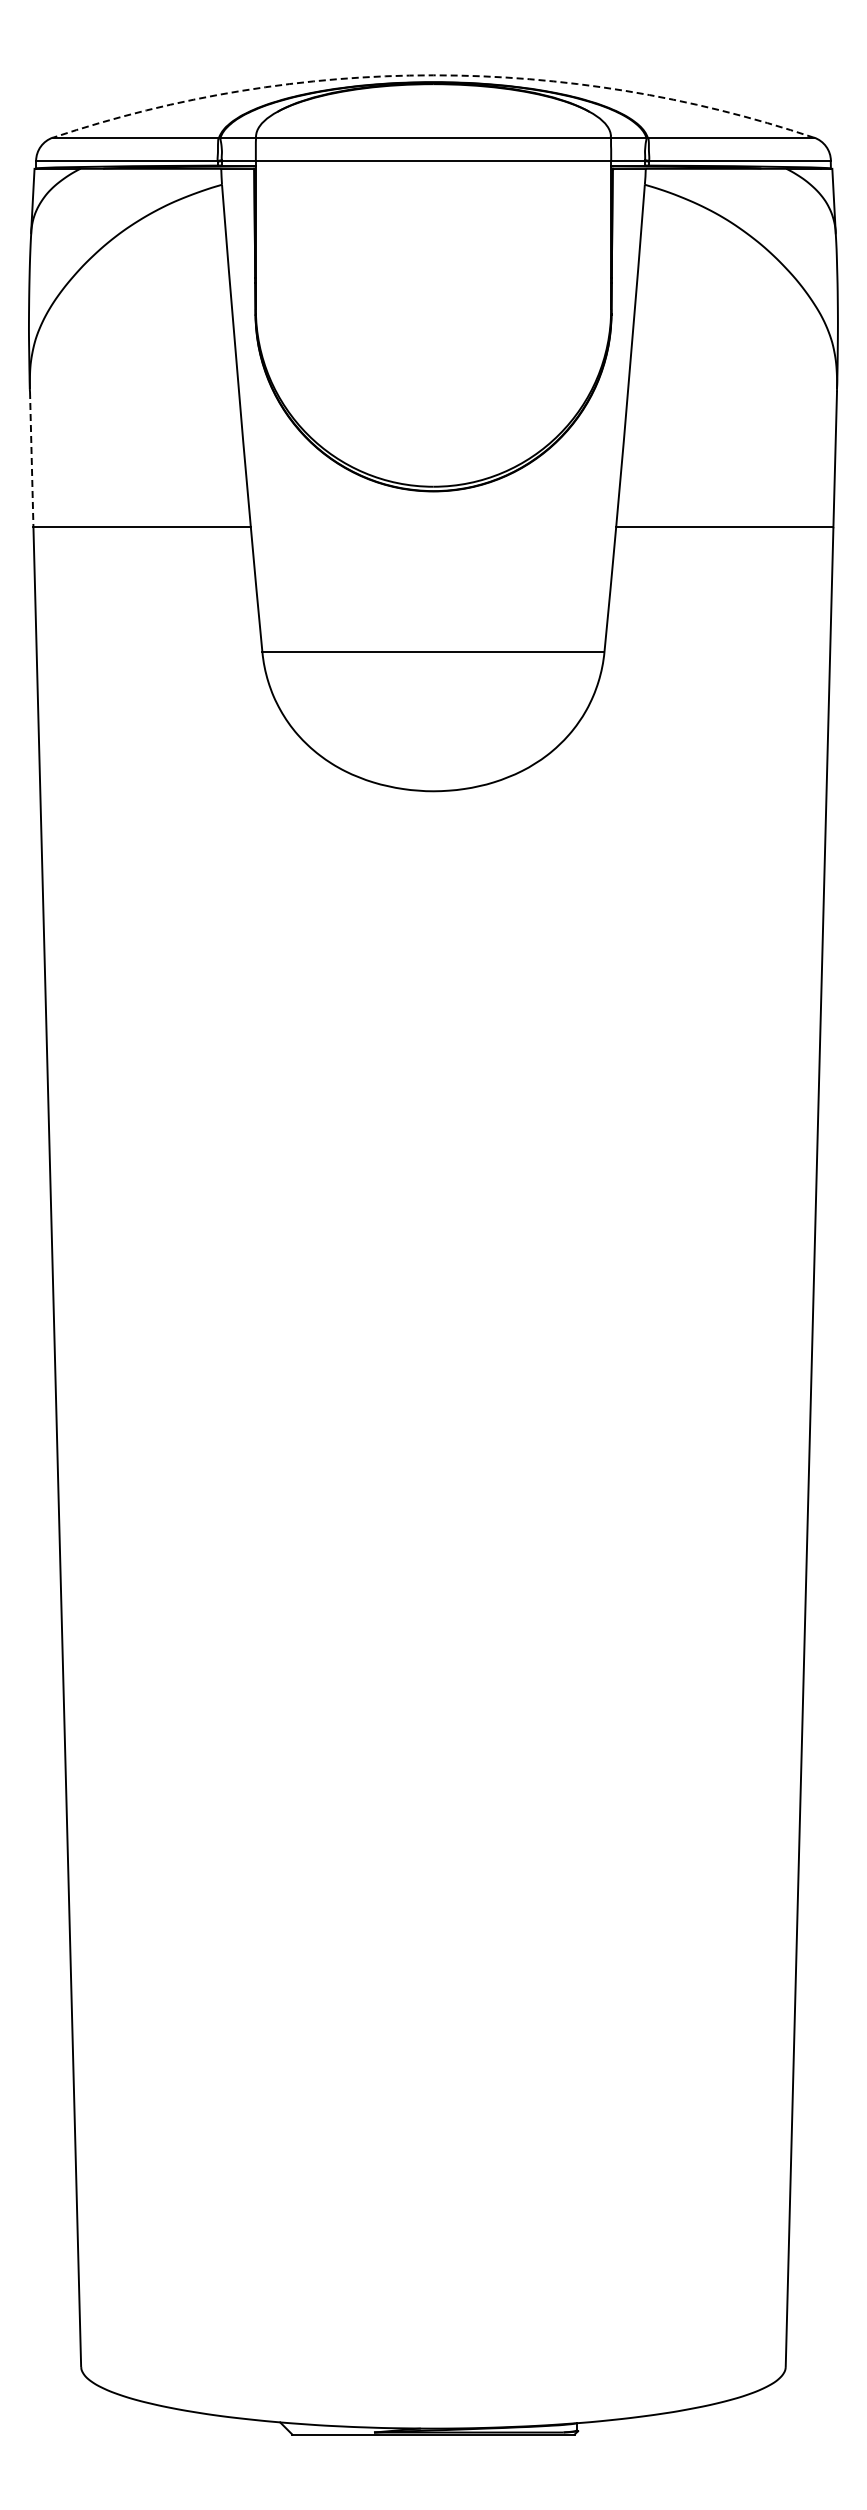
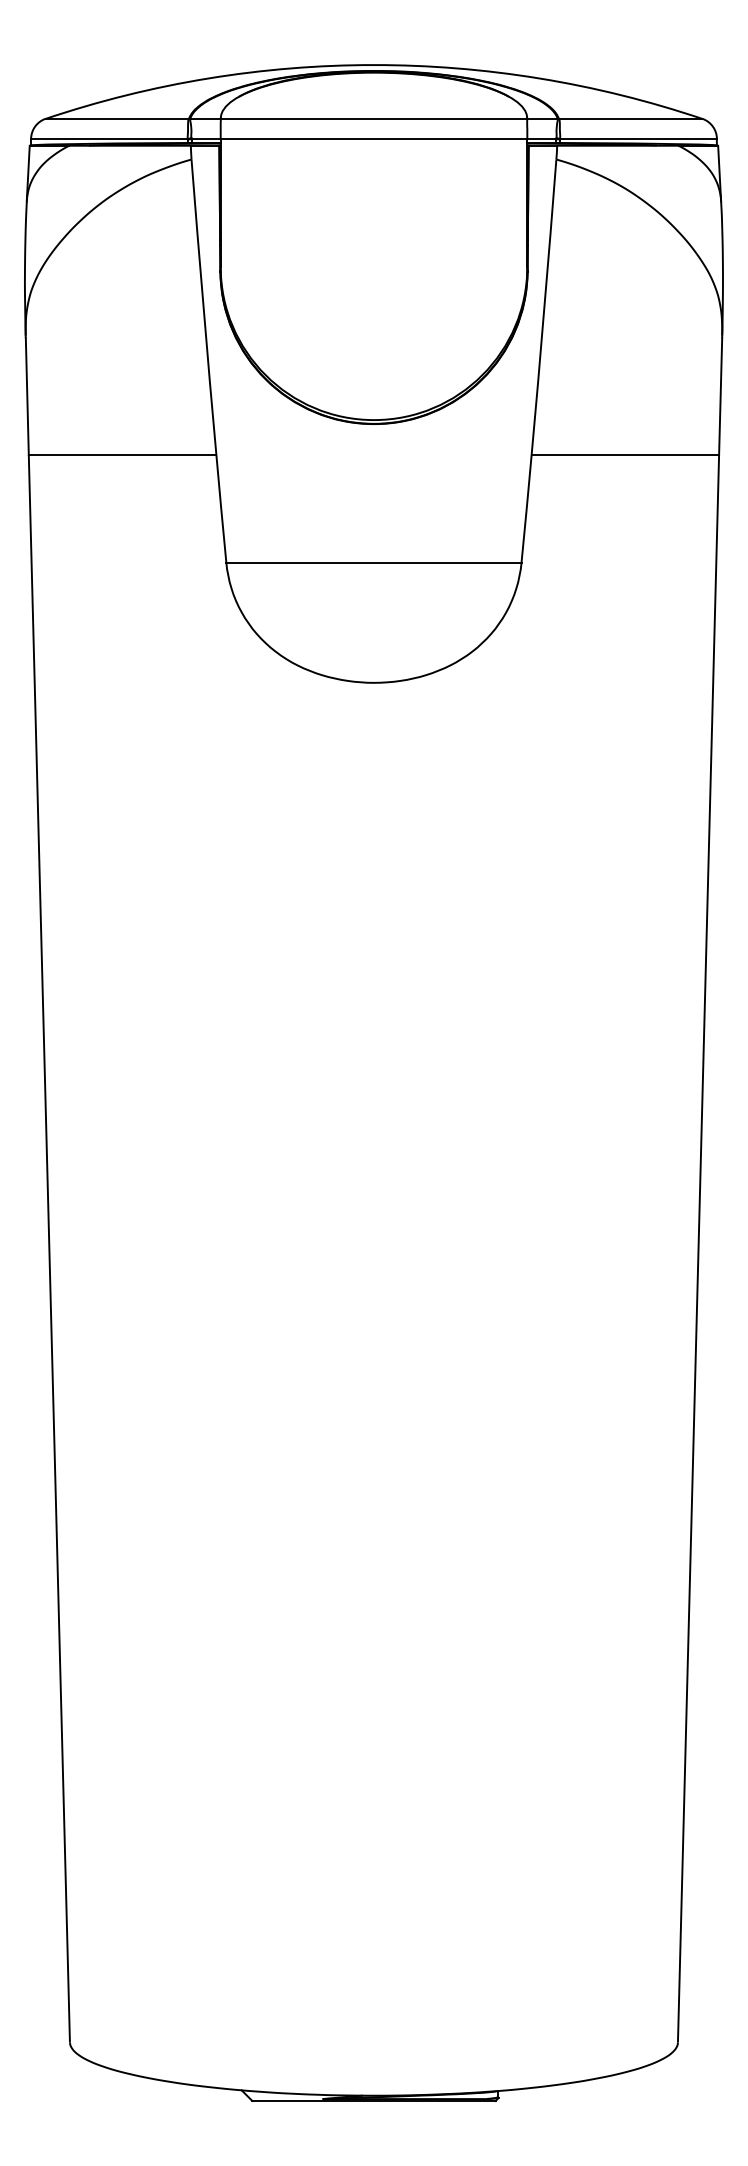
arc: (433, 75) -> (374, 65), dashed -> solid
line: (31, 459) -> (27, 396), dashed -> solid

